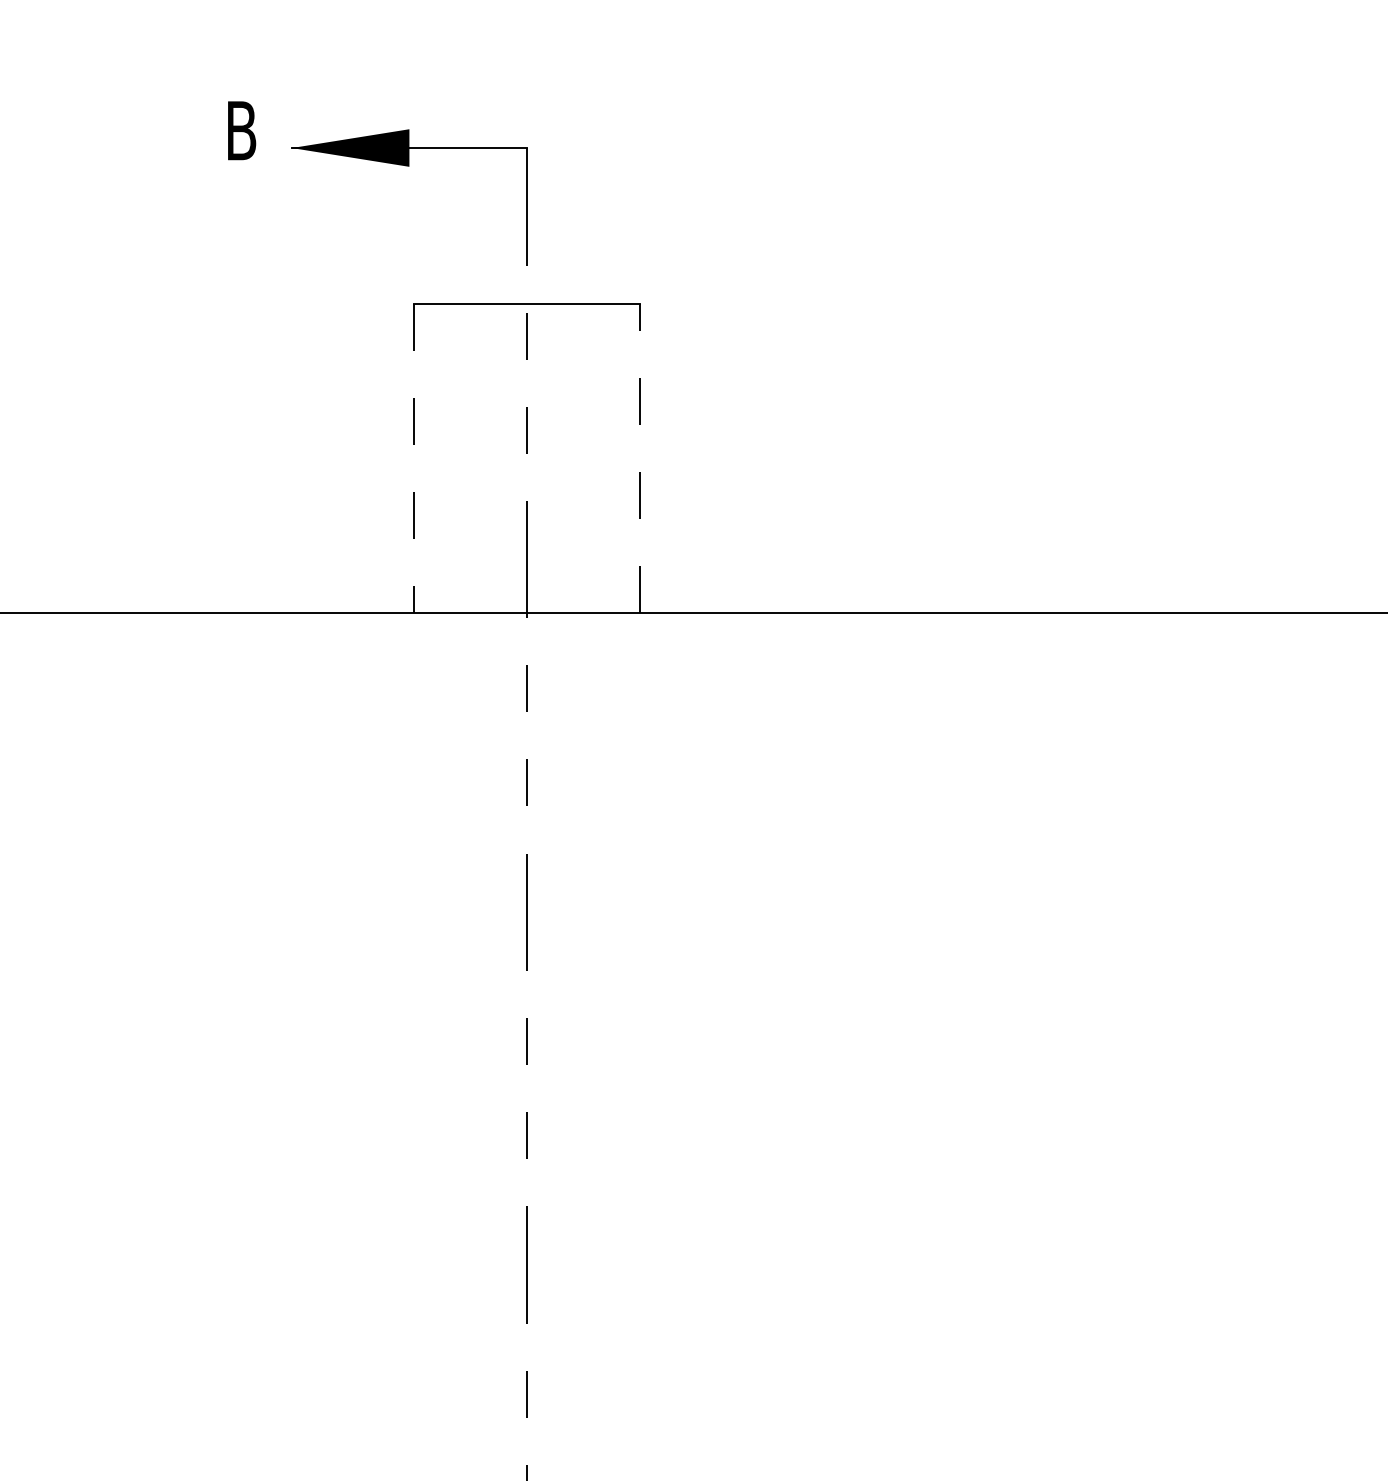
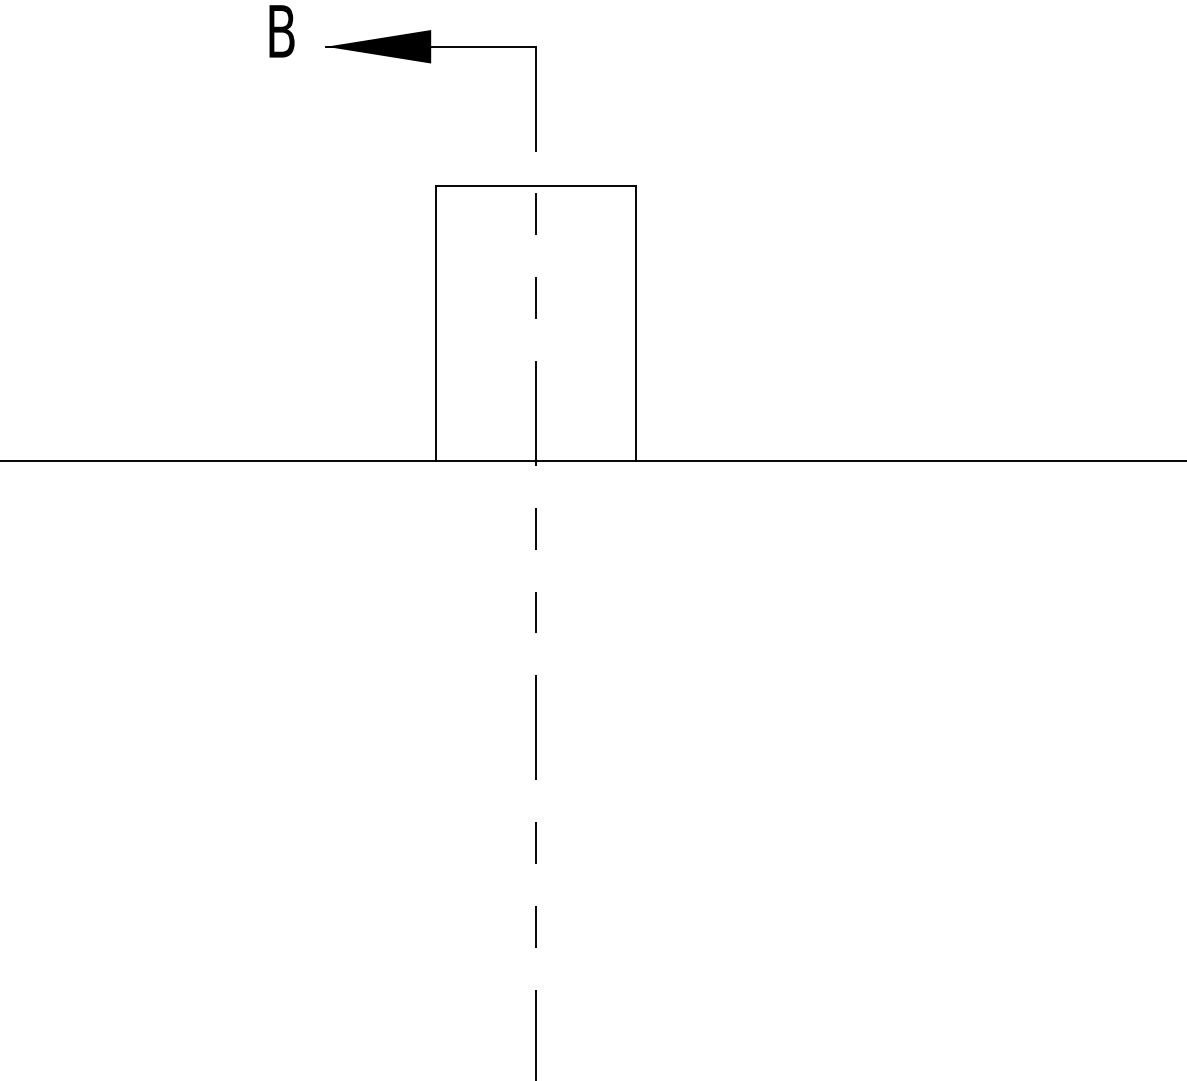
line: (414, 458) -> (435, 323), dashed -> solid
line: (639, 458) -> (636, 323), dashed -> solid

